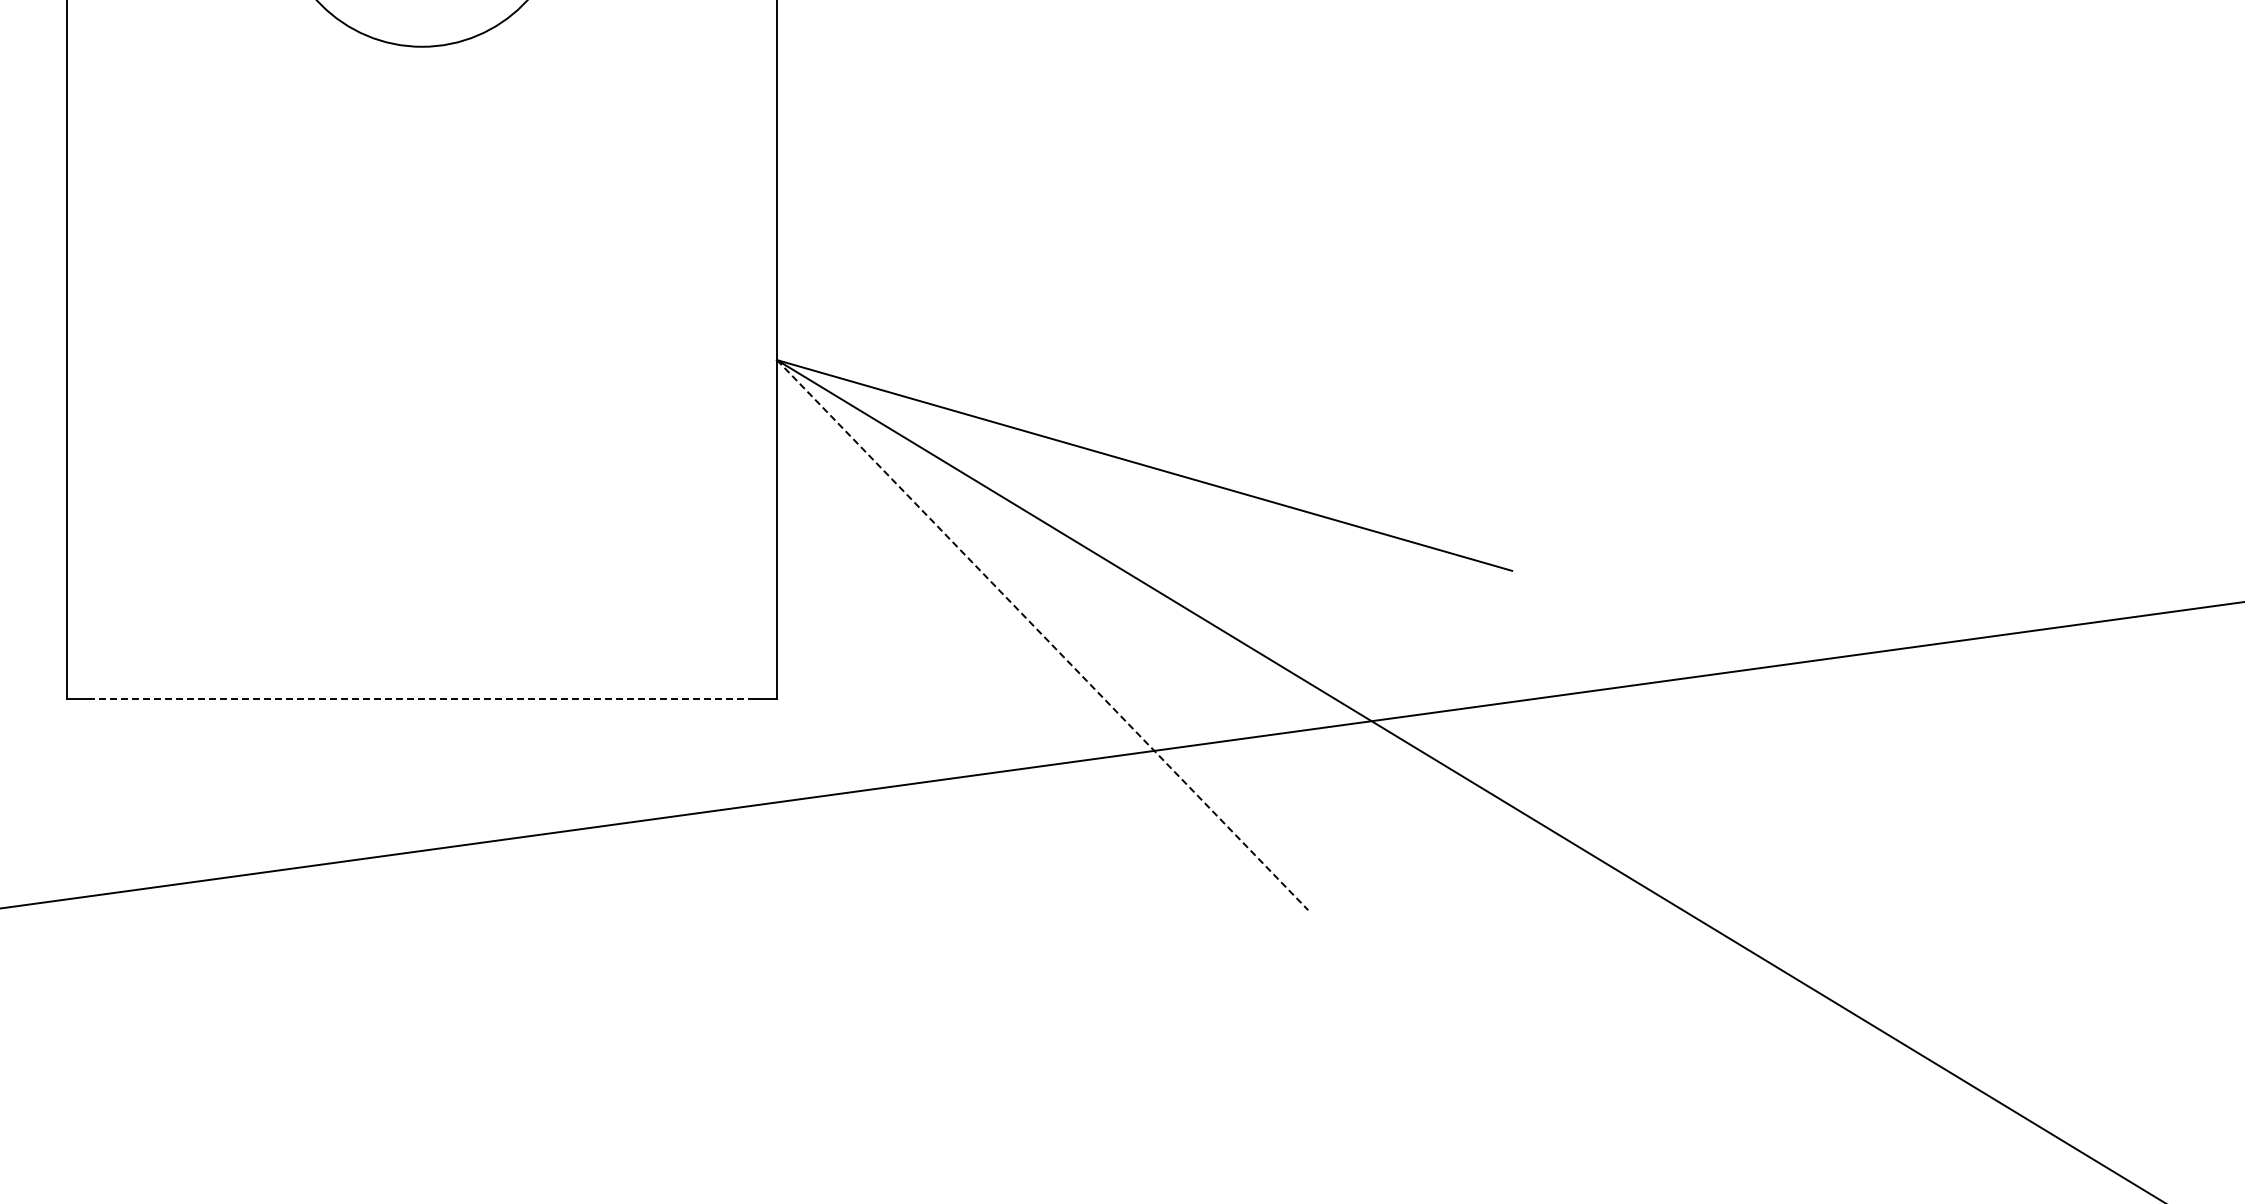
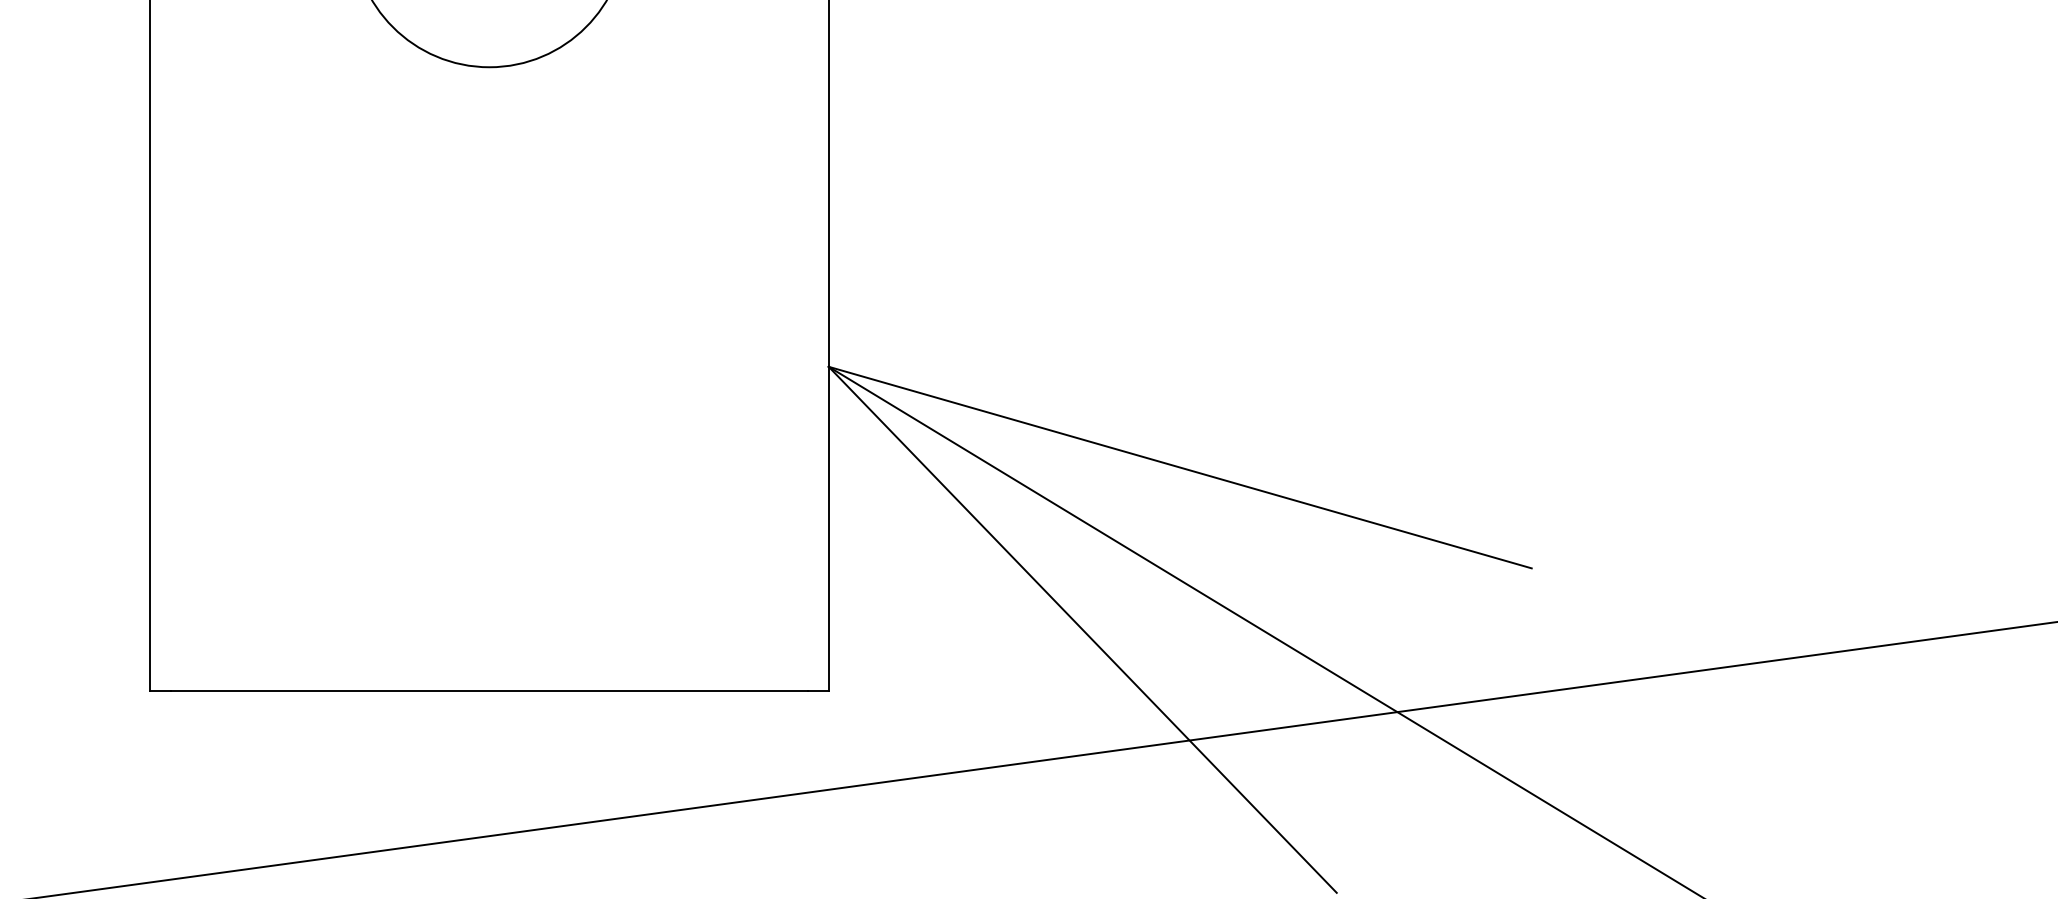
line: (1042, 635) -> (1082, 630), dashed -> solid
line: (422, 698) -> (489, 690), dashed -> solid

